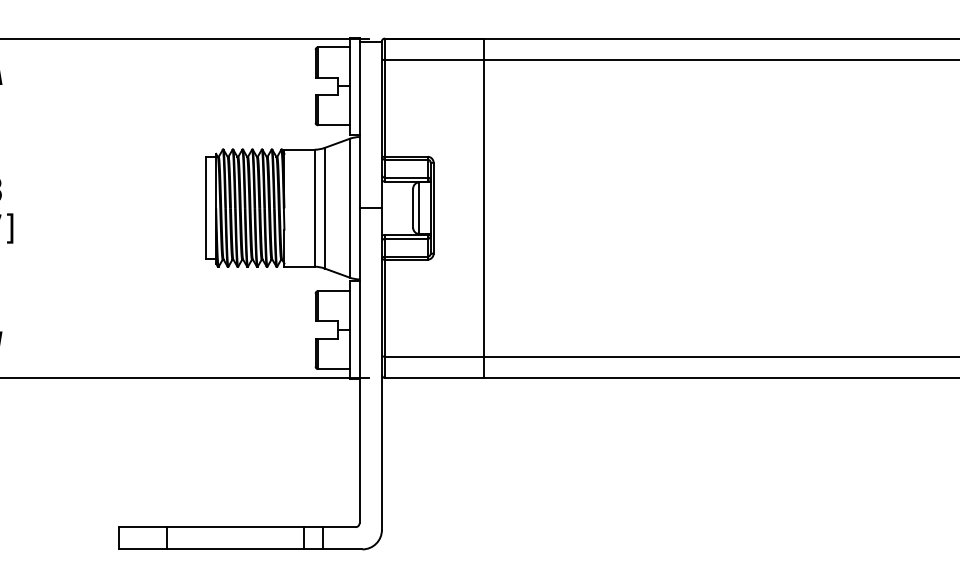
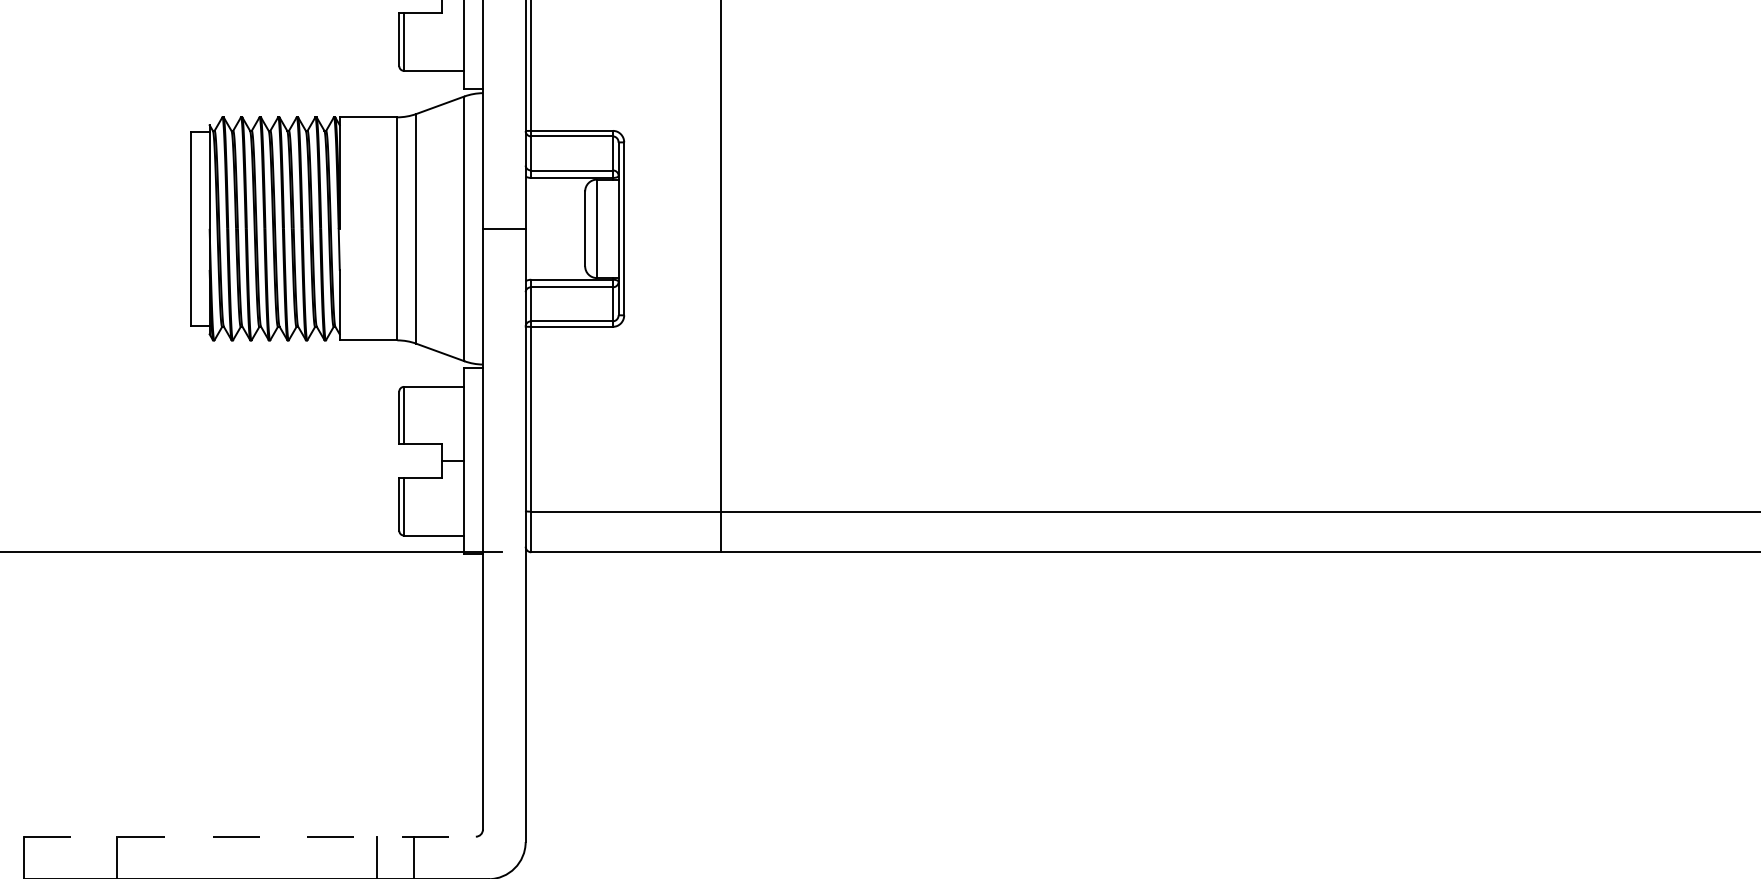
line: (237, 527) -> (250, 837), solid -> dashed

